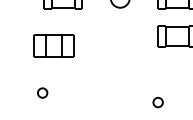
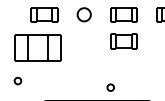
part: (53, 45) -> (37, 47), size x1.67
part: (41, 92) -> (17, 80), moved

